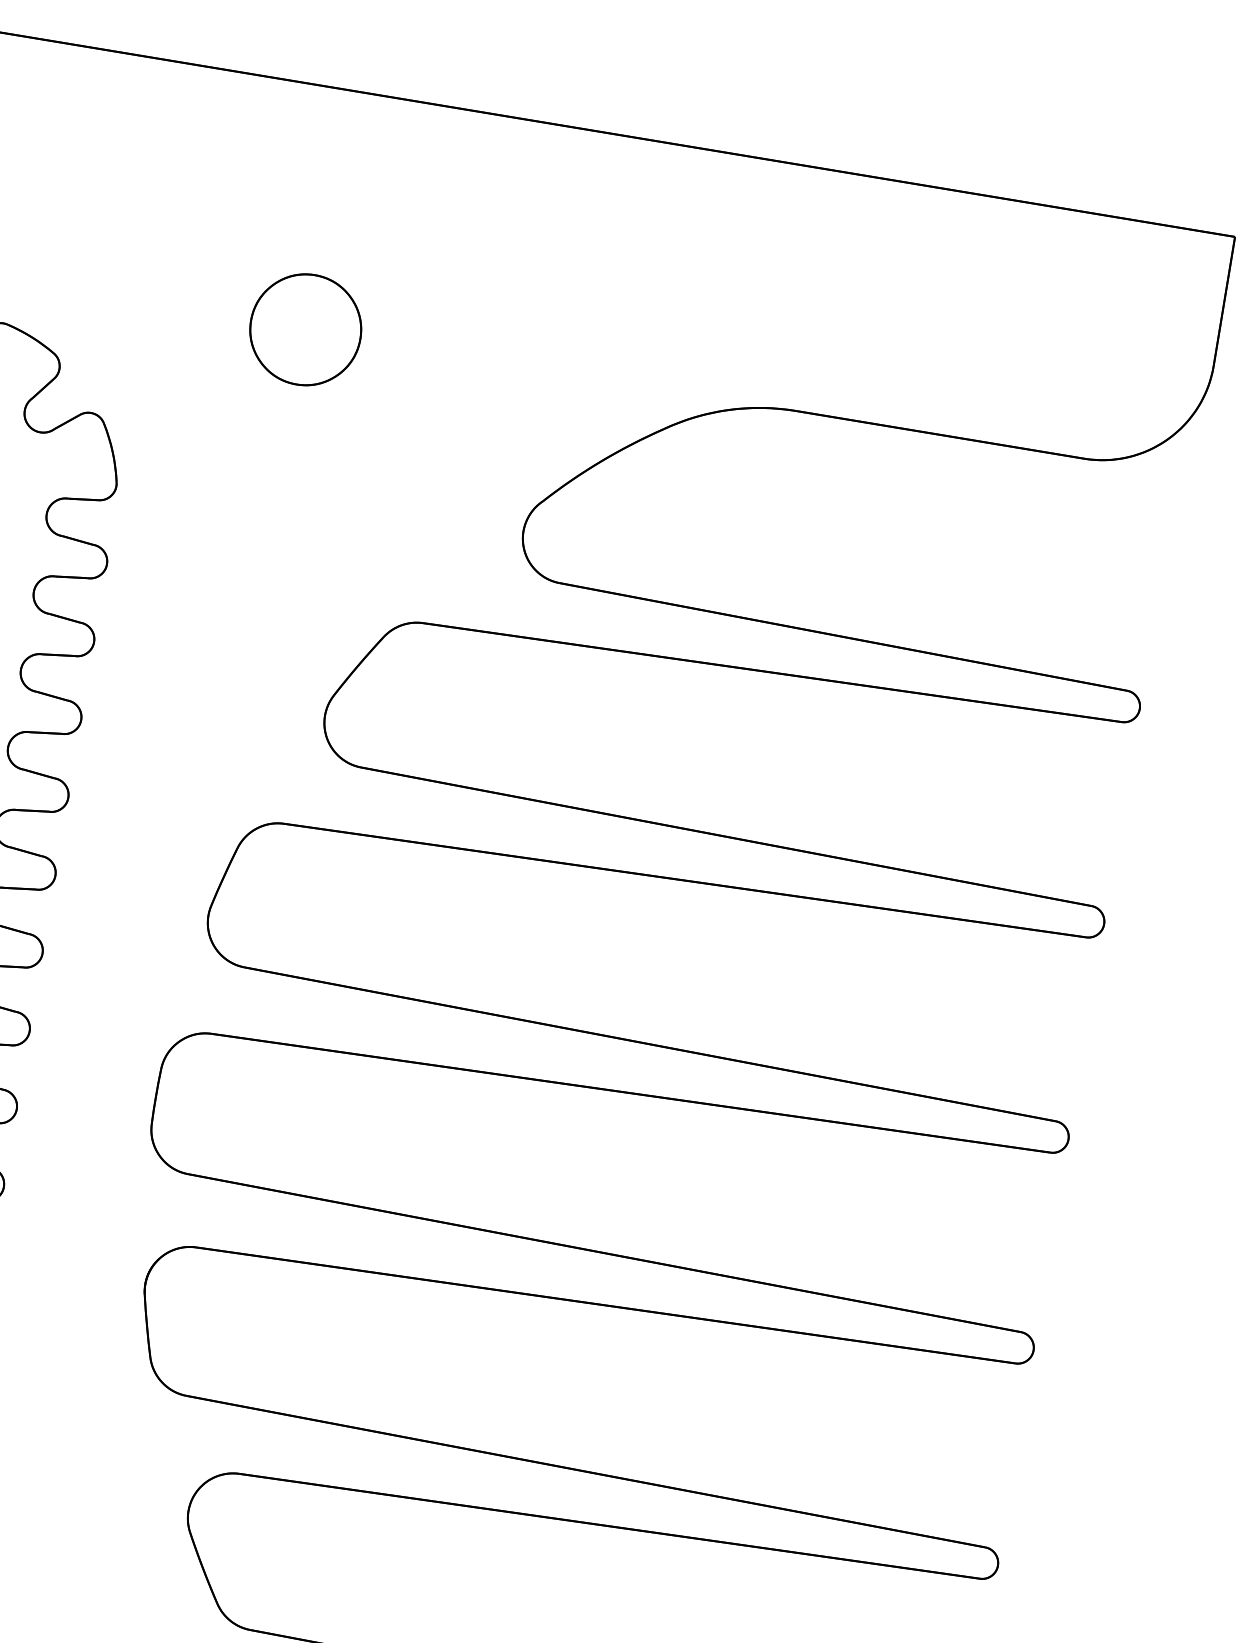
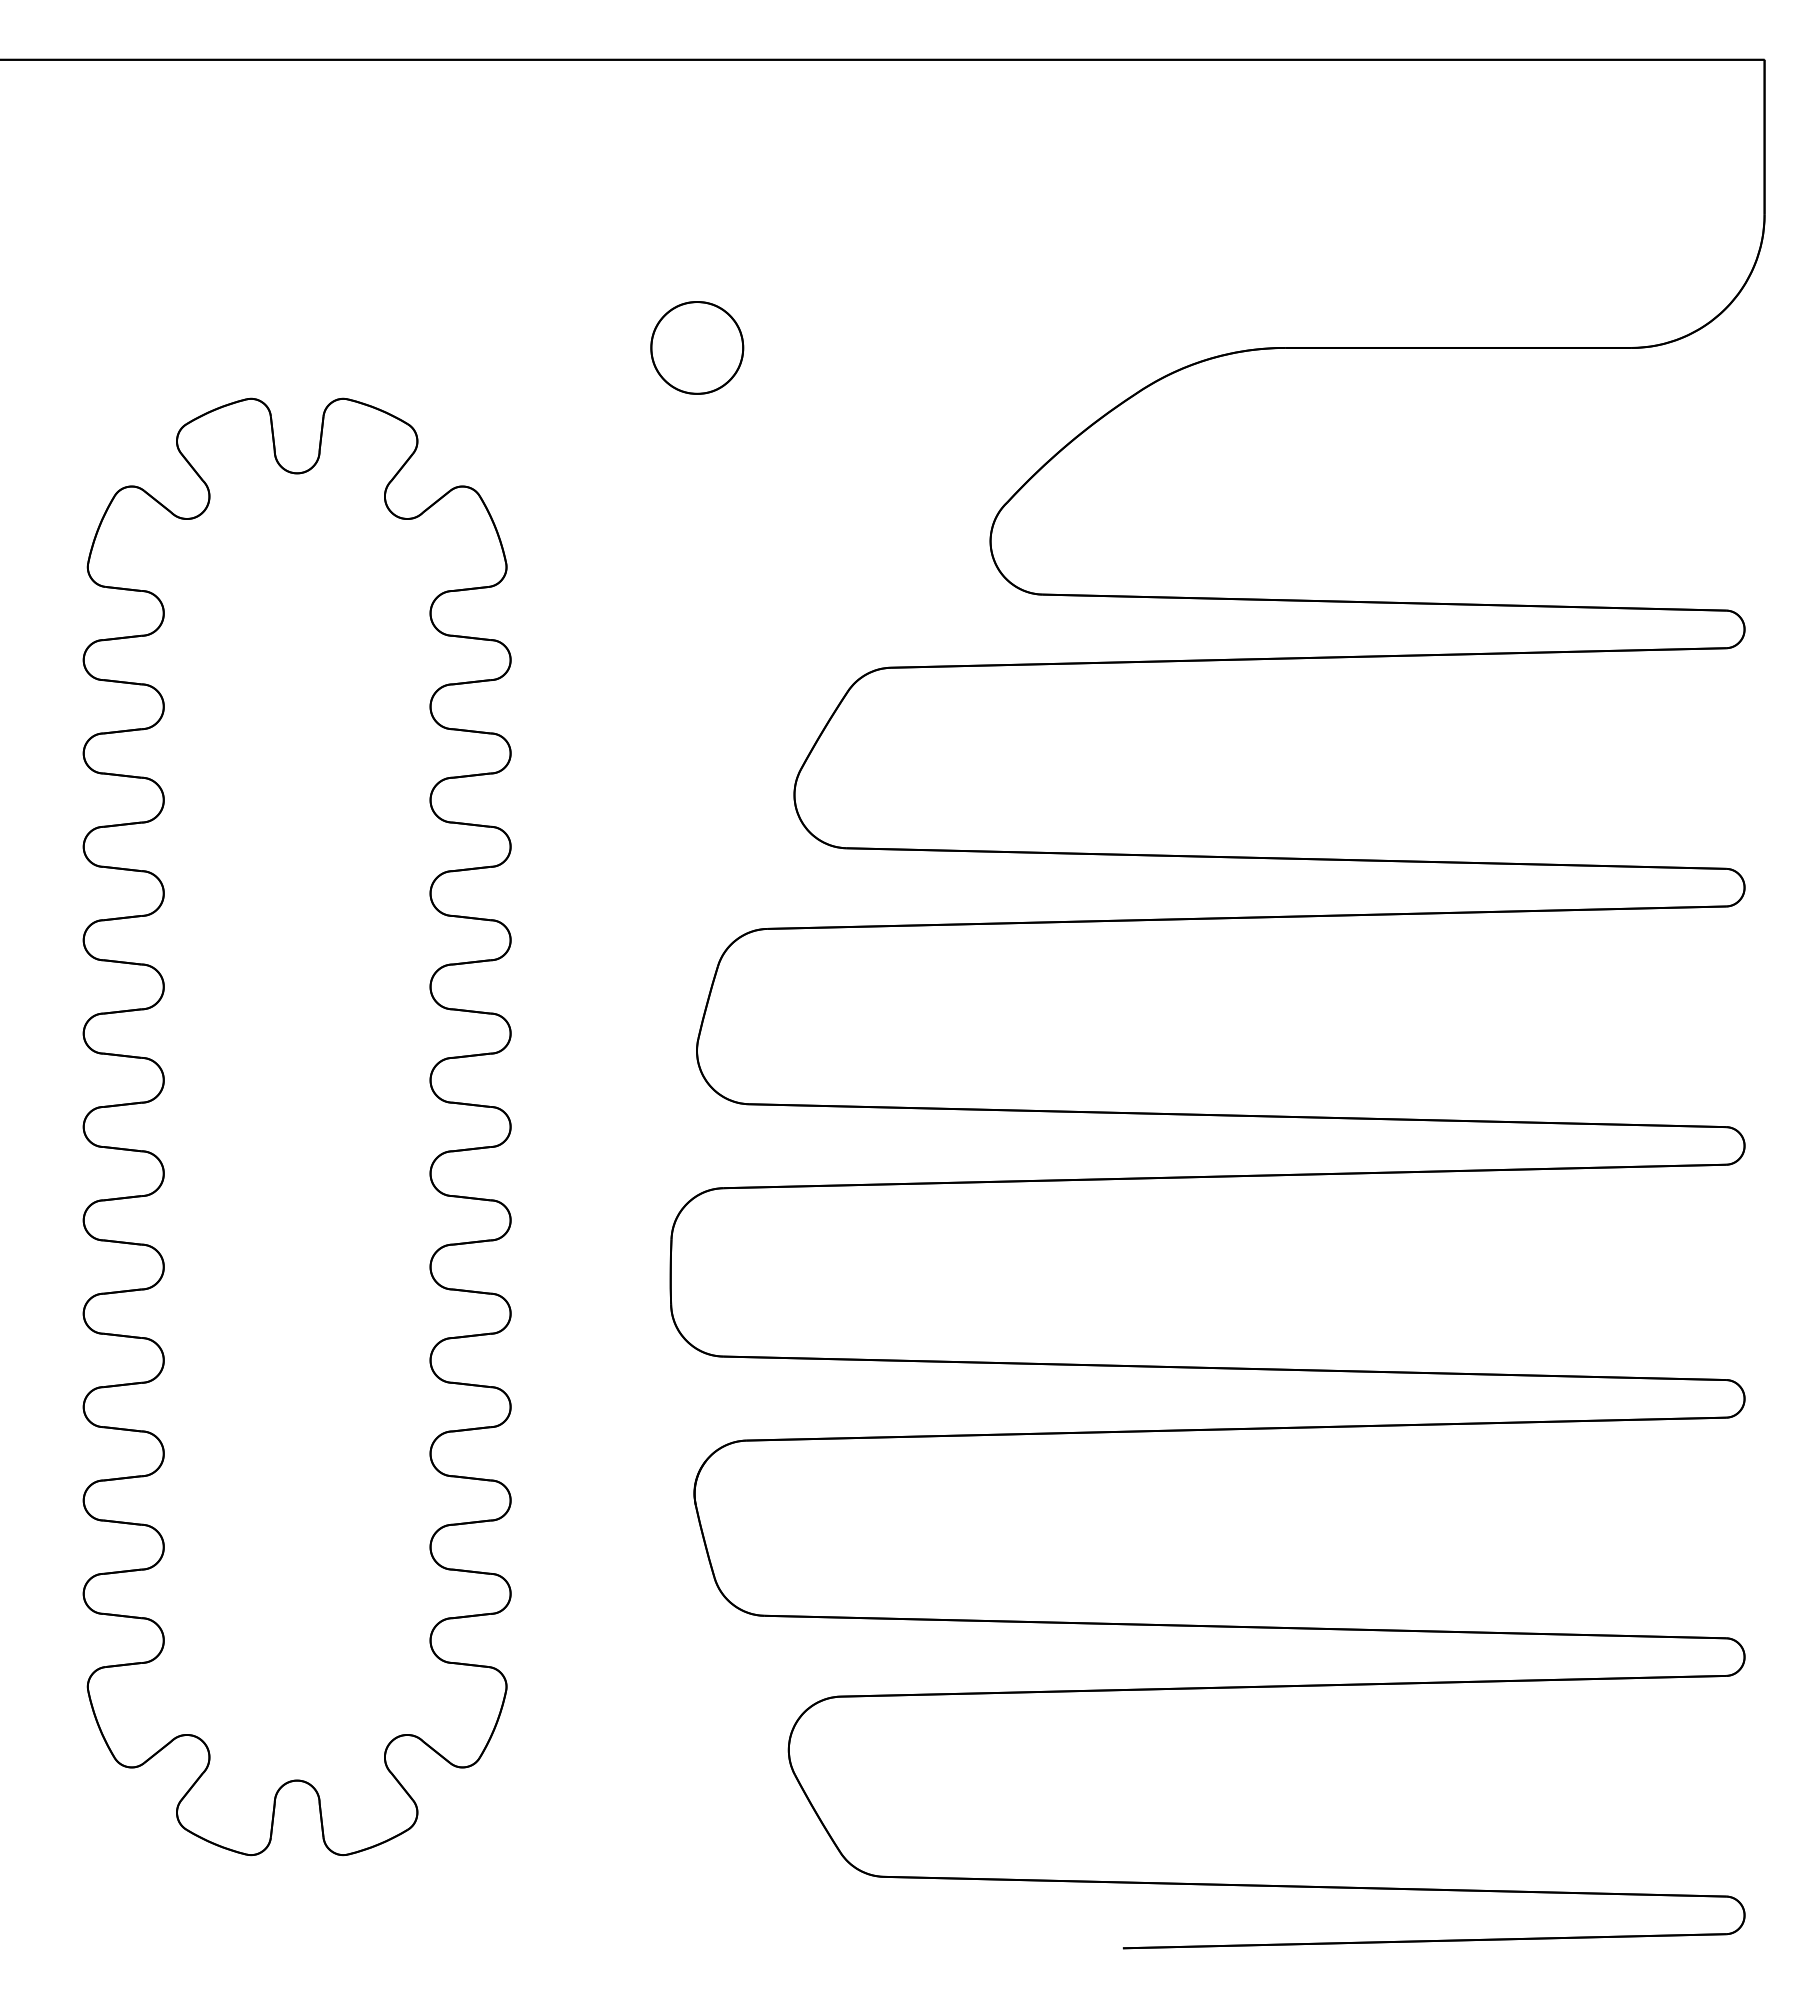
part: (305, 329) -> (696, 347), size x0.7

